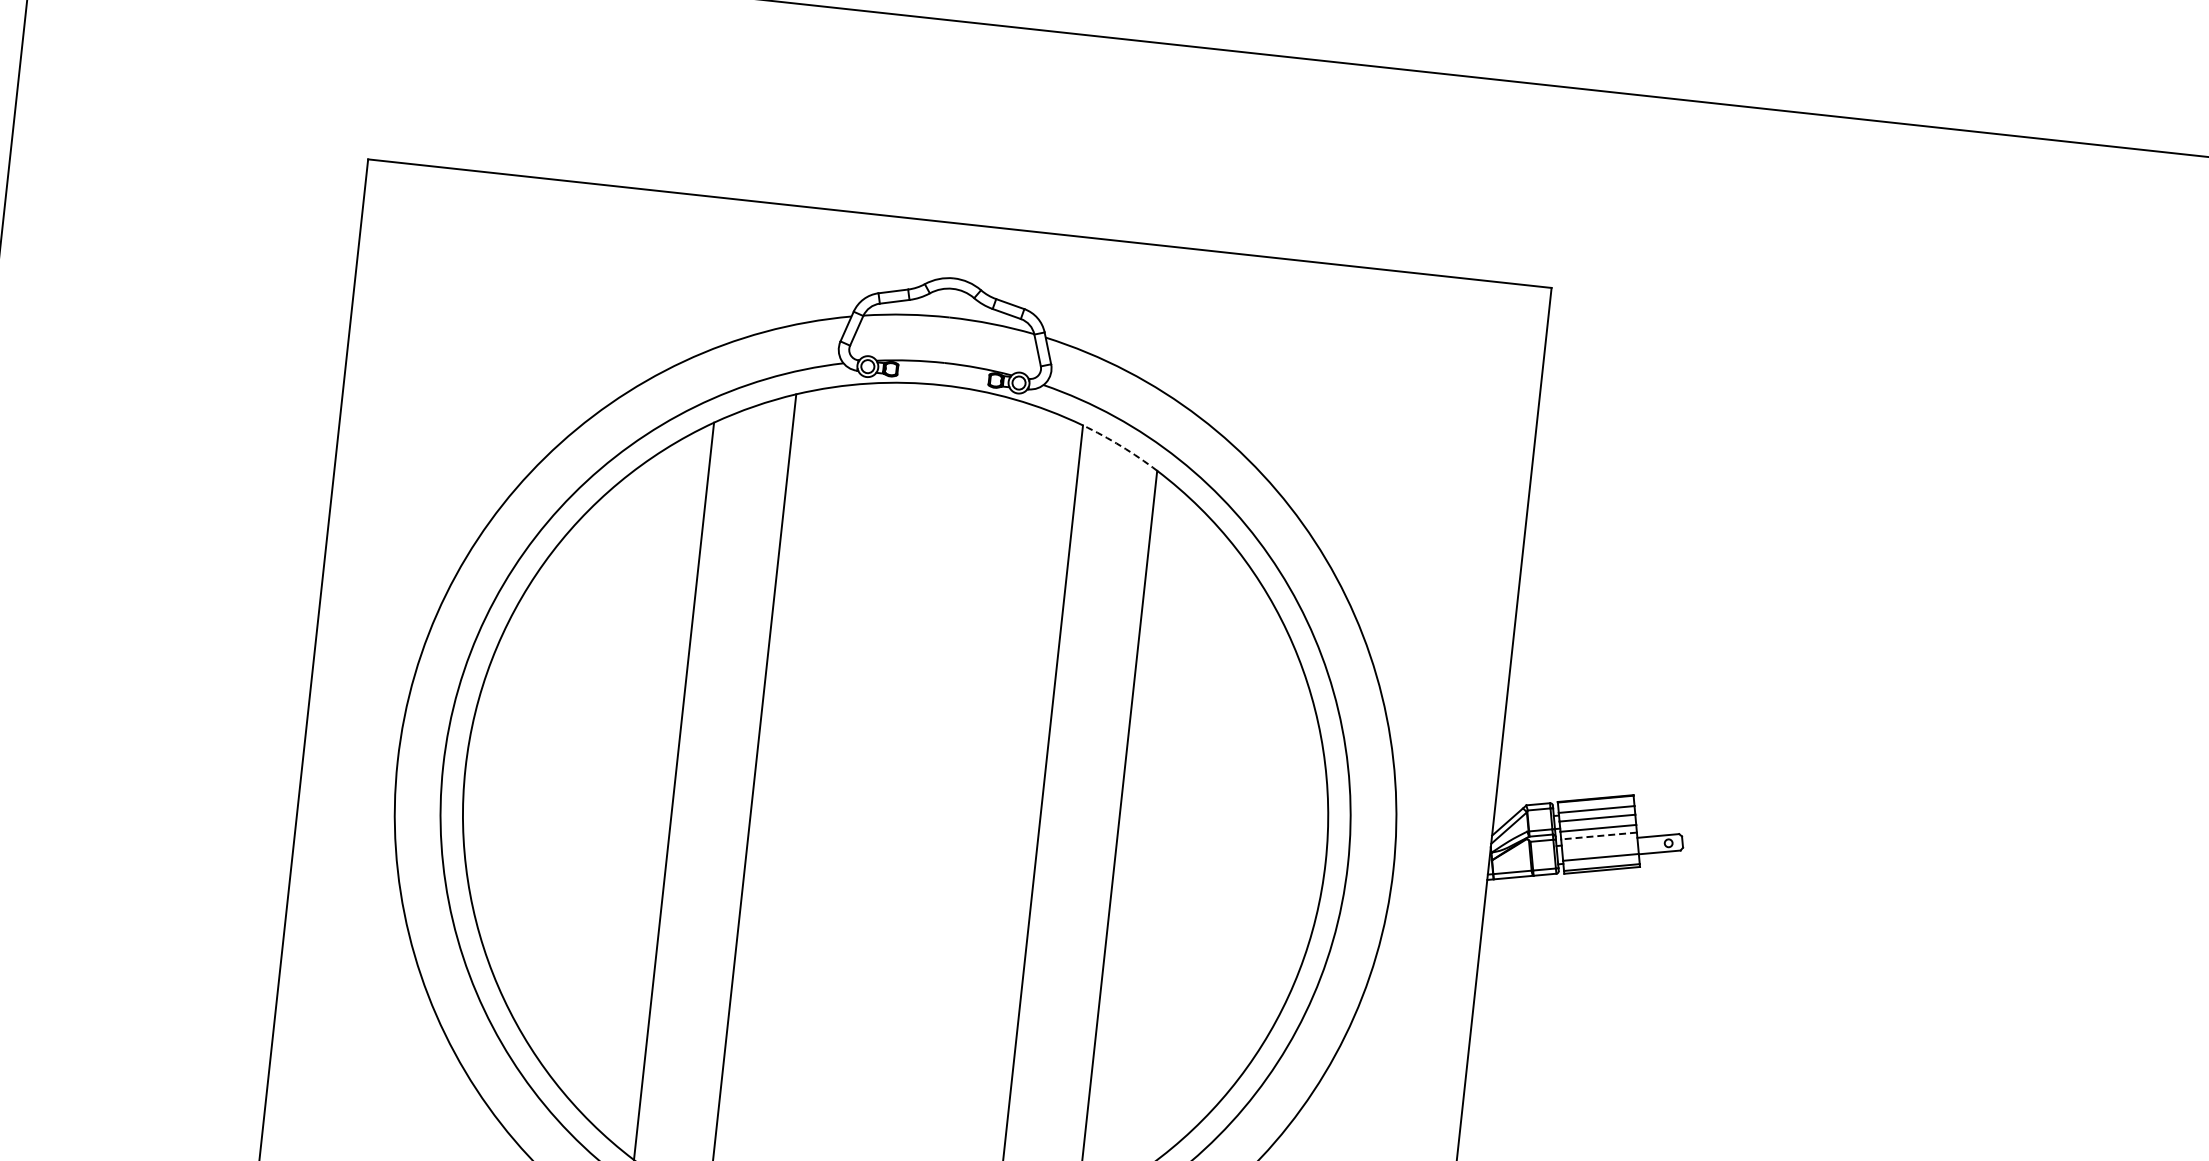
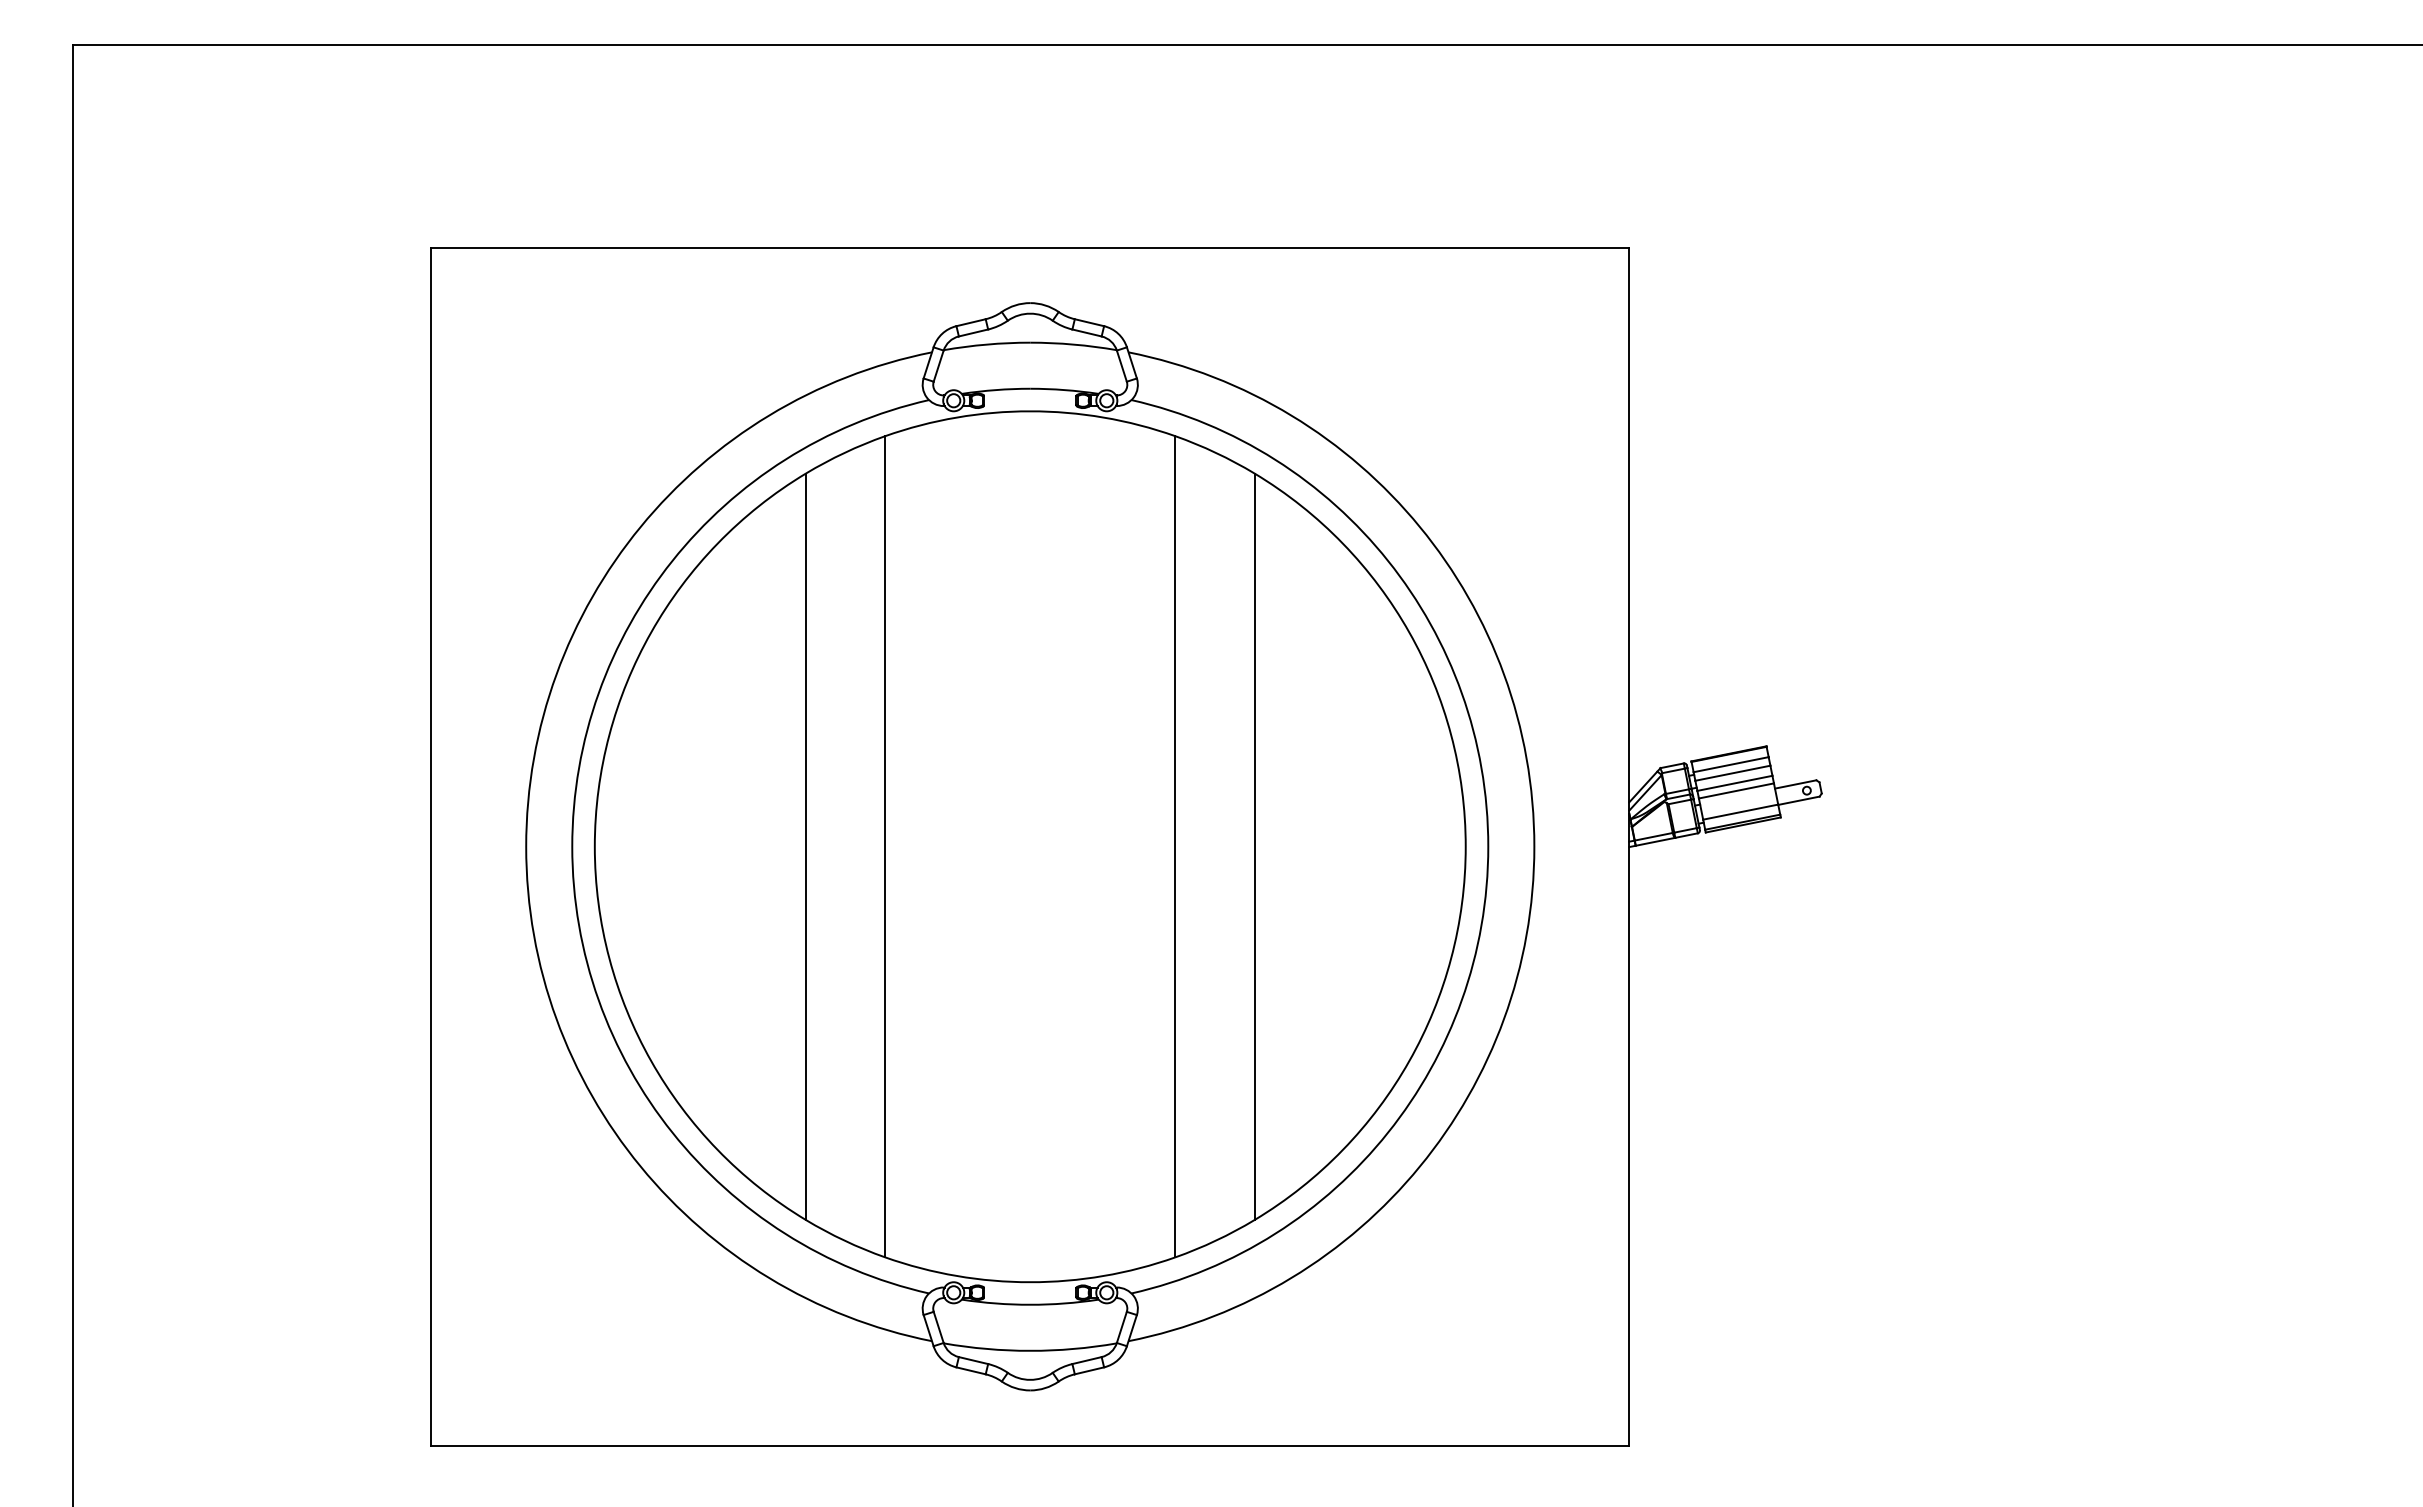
arc: (1120, 445) -> (1215, 452), dashed -> solid
line: (1598, 836) -> (1735, 791), dashed -> solid

